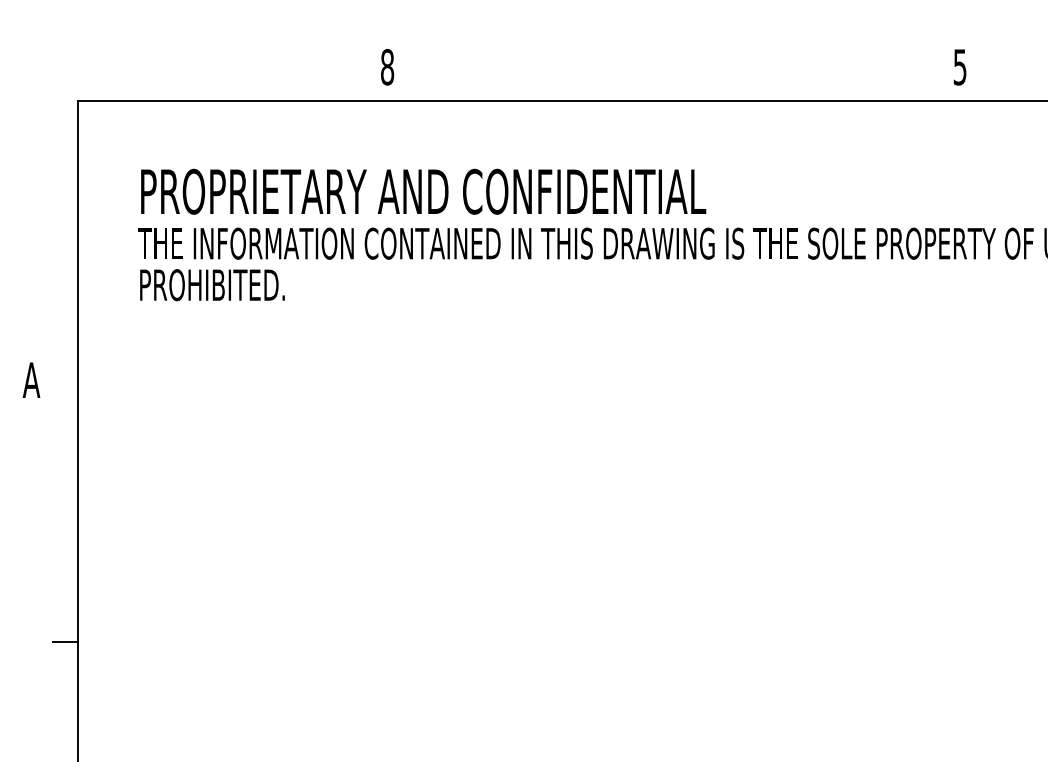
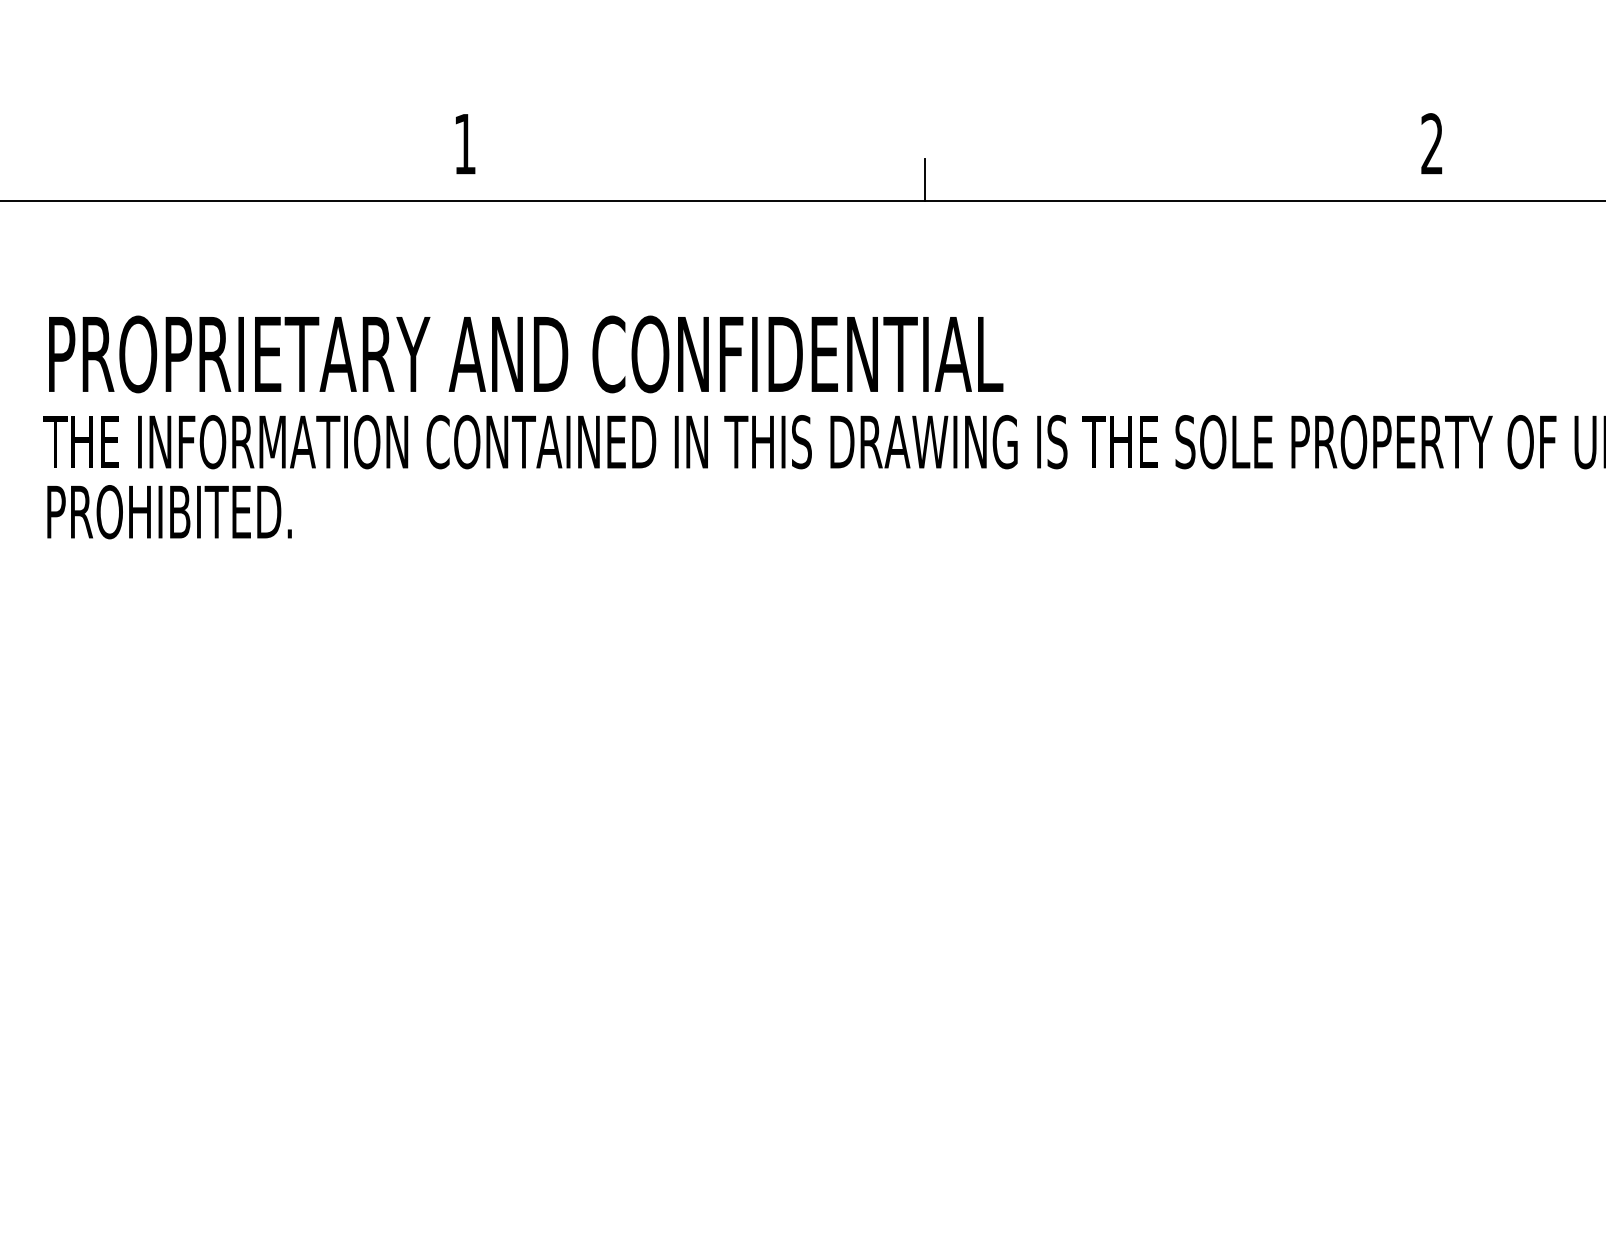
text: (387, 66) -> (465, 142), 8 -> 1
text: (959, 66) -> (1431, 142), 5 -> 2
line: (659, 88) -> (924, 179), added

